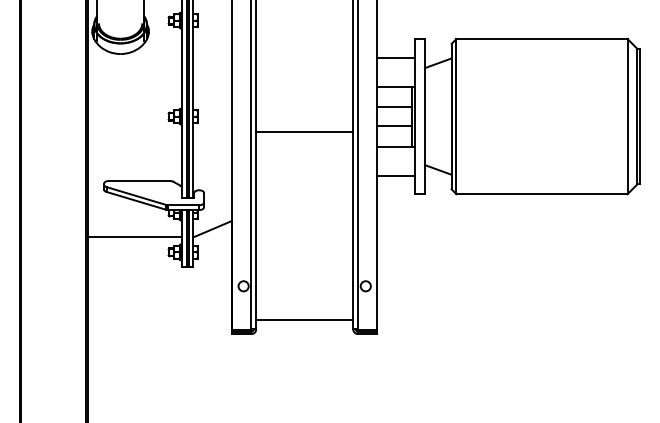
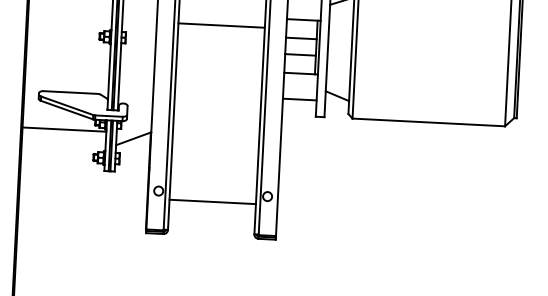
line: (304, 132) -> (221, 25), moved
line: (134, 236) -> (64, 129), moved
line: (304, 320) -> (212, 202), moved

